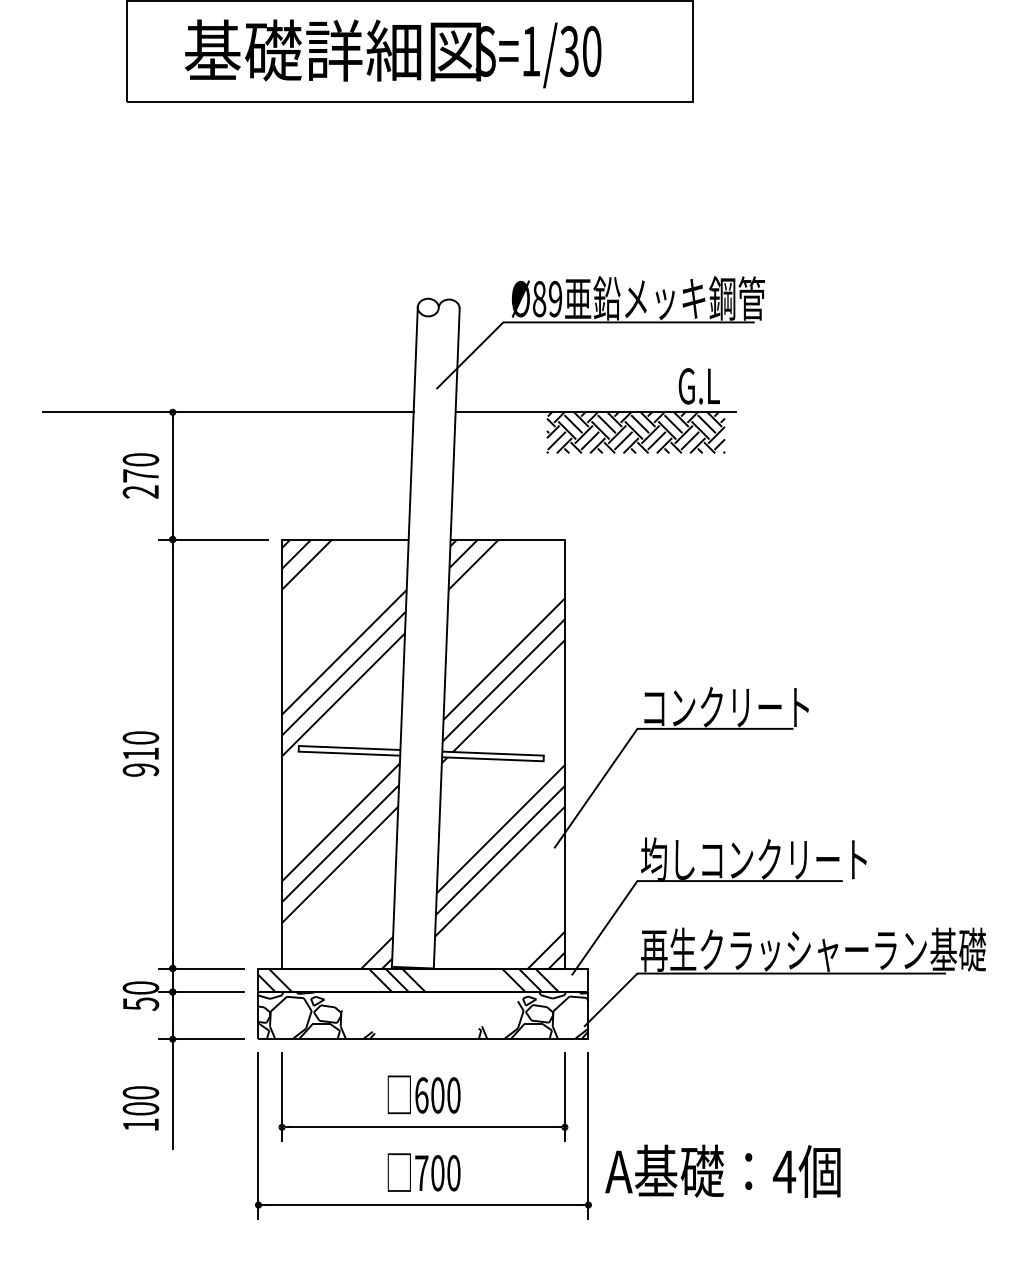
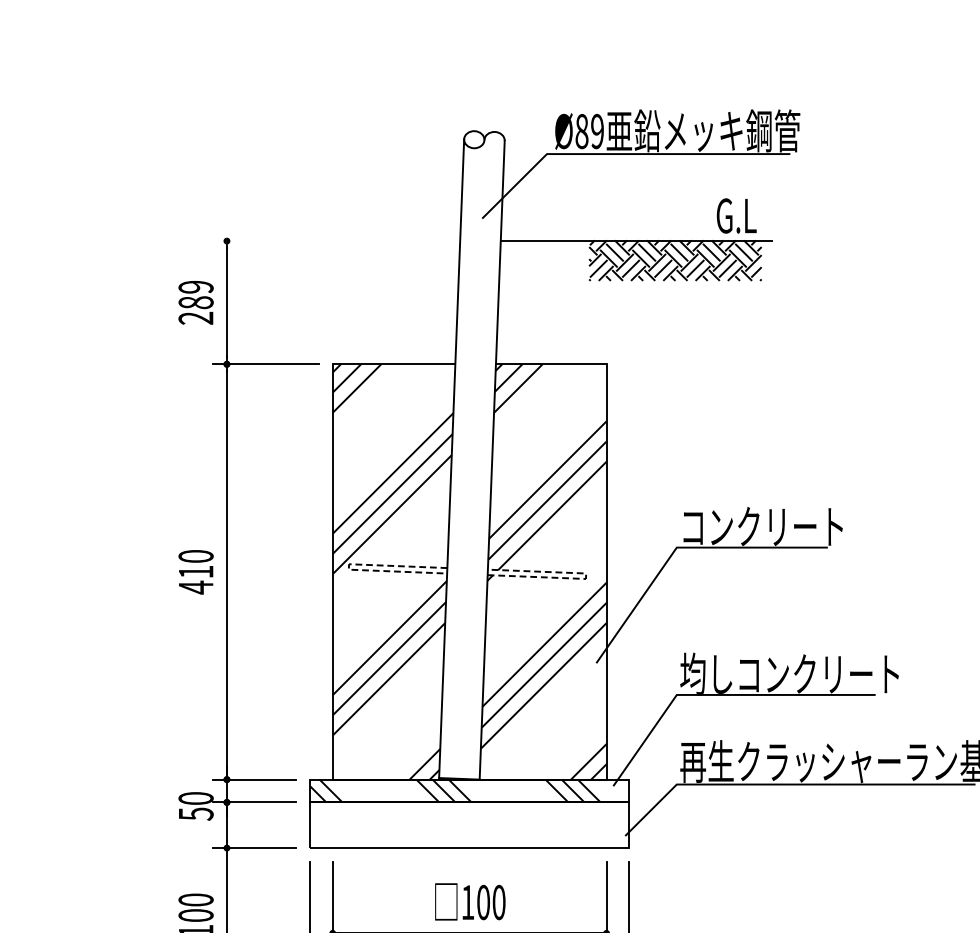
line: (228, 412) -> (280, 241), removed
text: (140, 467) -> (195, 294), 270 -> 289
line: (298, 748) -> (348, 566), solid -> dashed
line: (543, 758) -> (585, 576), solid -> dashed
text: (140, 770) -> (195, 587), 910 -> 410
hatch: (316, 1015) -> (366, 825), removed
hatch: (533, 1015) -> (576, 825), removed
text: (421, 1095) -> (467, 902), 600 -> 100

